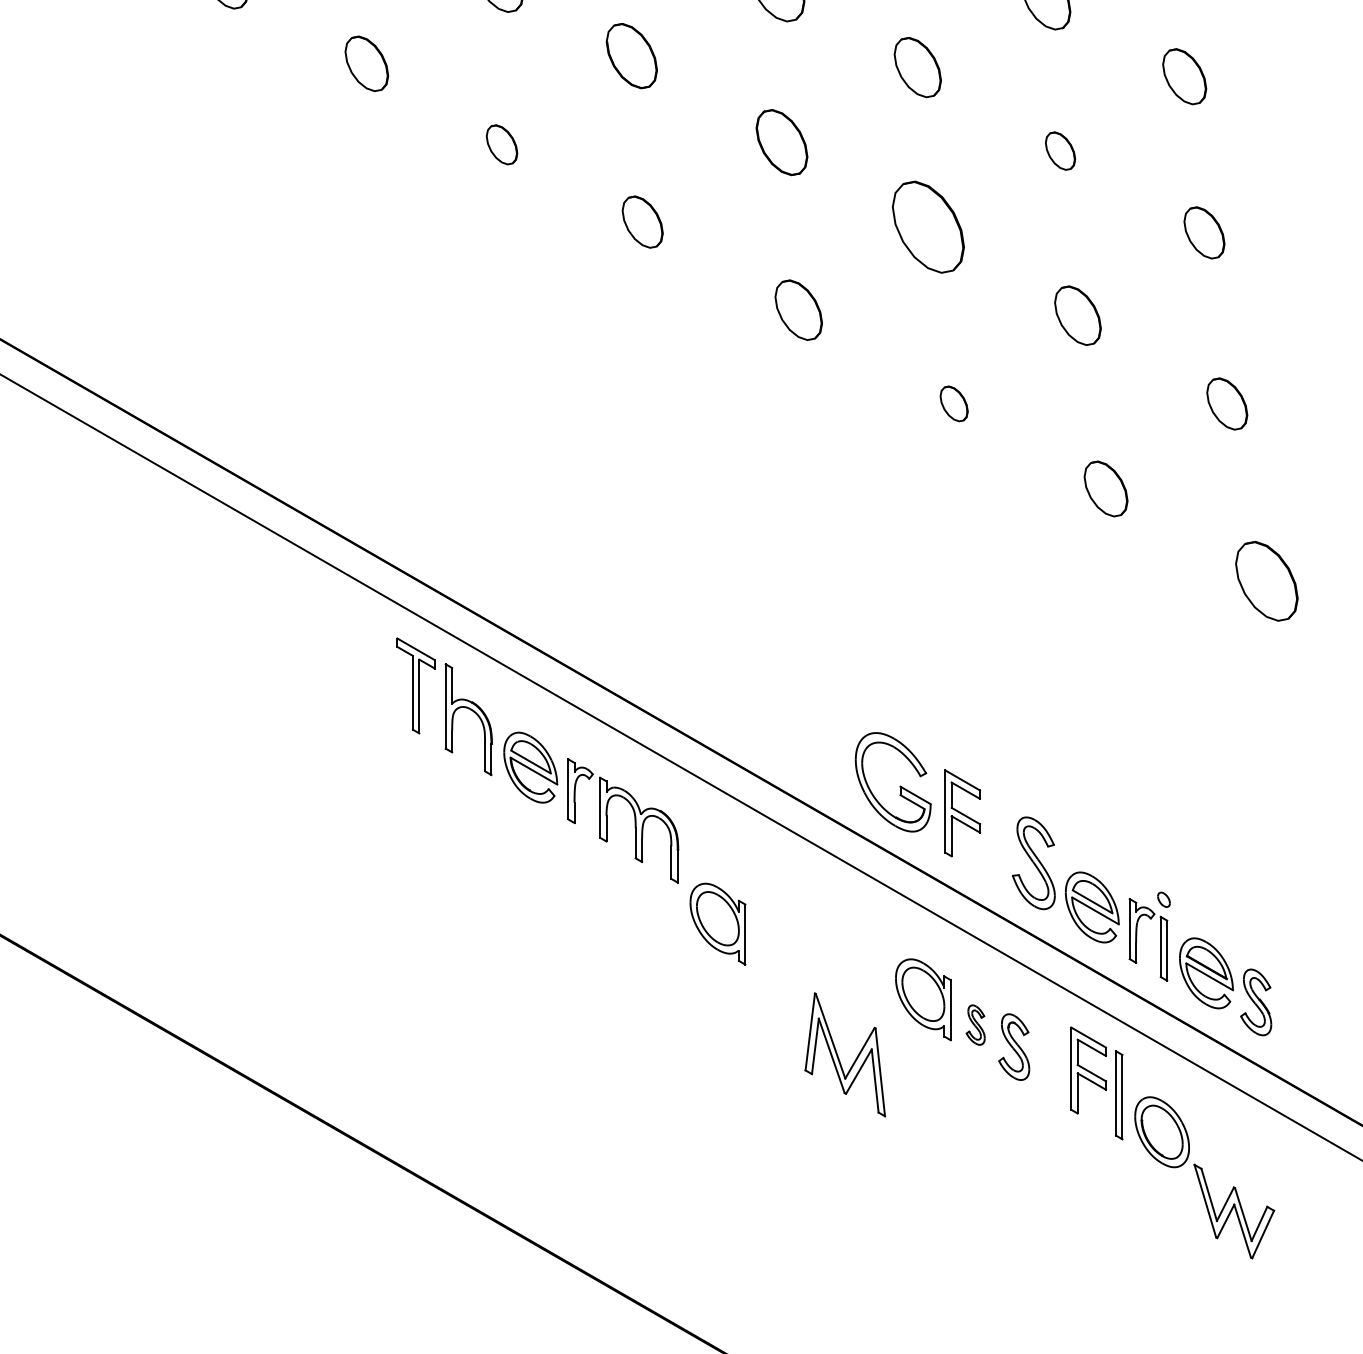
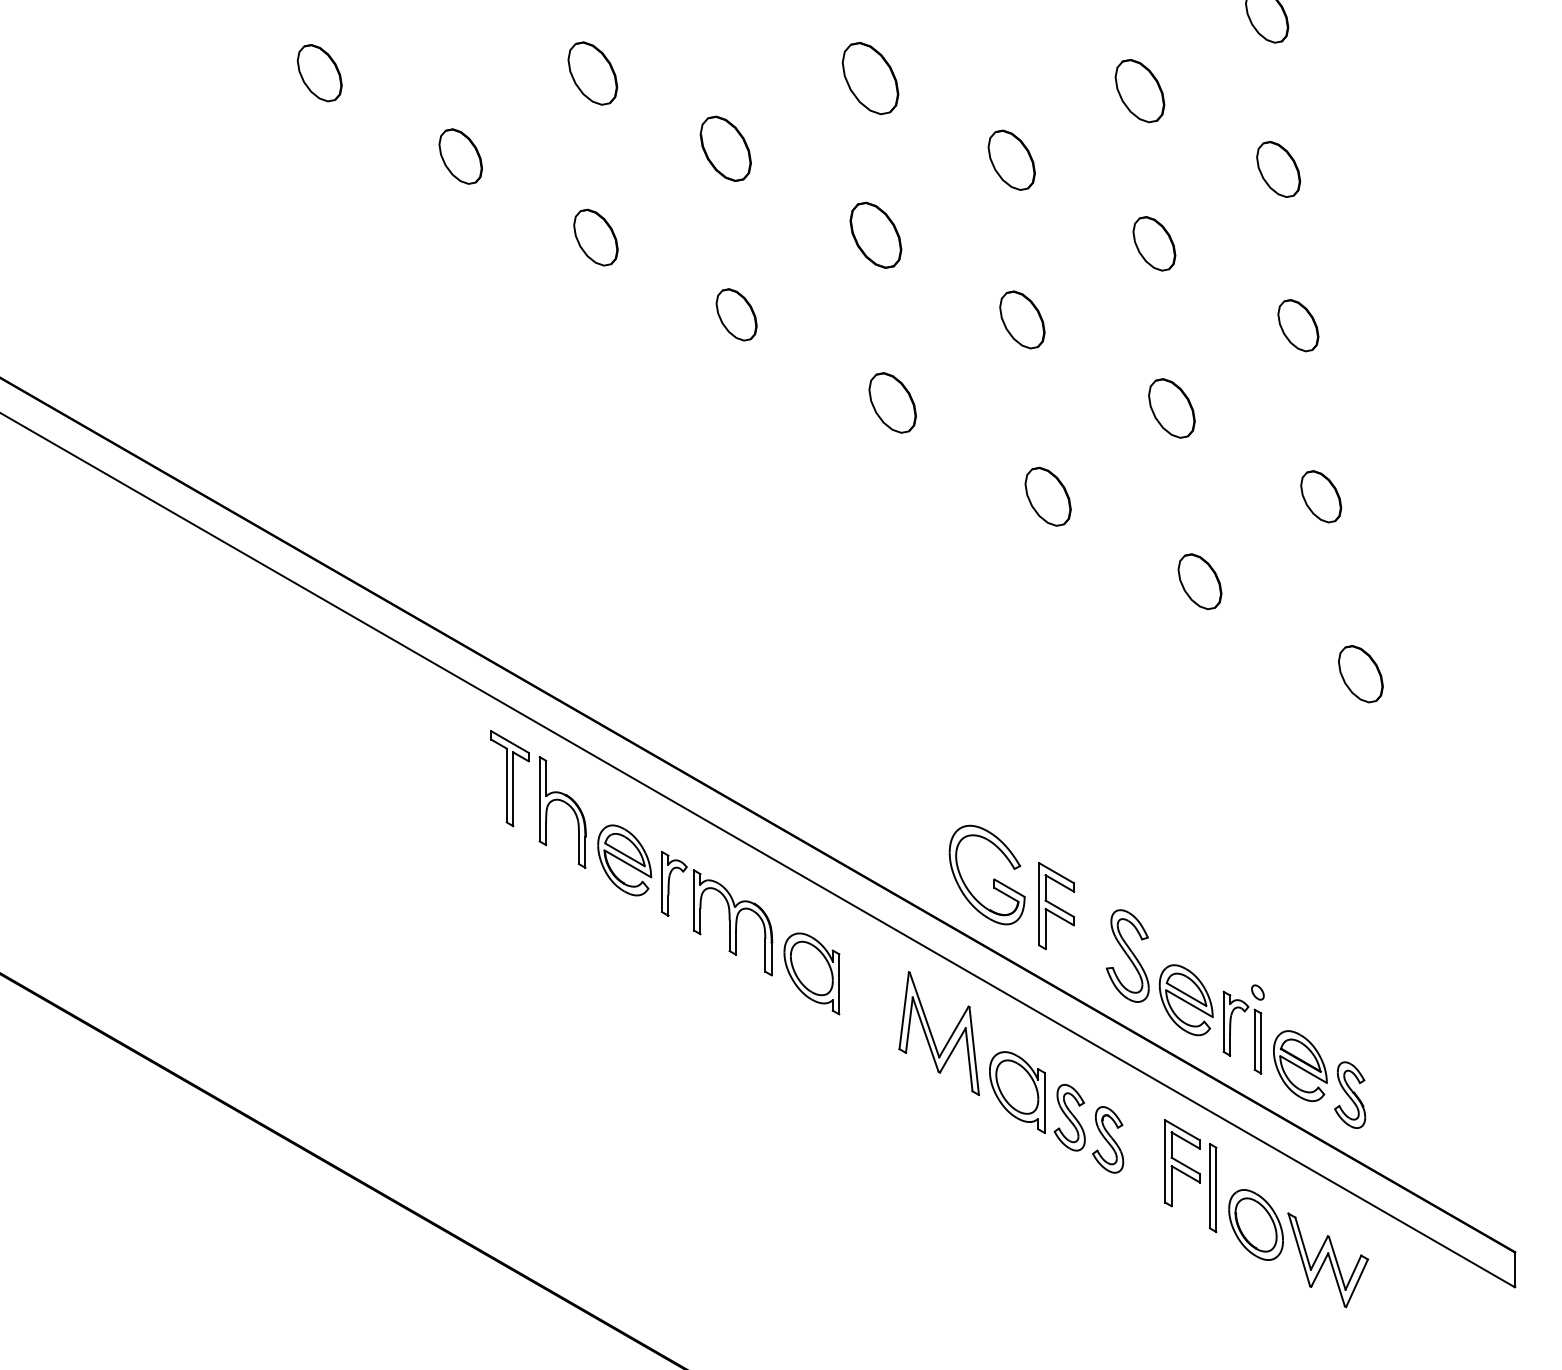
part: (501, 144) -> (595, 237), size x1.43
part: (1060, 150) -> (1154, 243), size x1.43
part: (928, 226) -> (1022, 319), size x0.62
part: (953, 403) -> (1047, 496), size x1.67
part: (1266, 581) -> (1360, 674), size x0.71
part: (717, 923) -> (811, 973), moved
part: (975, 1024) -> (1069, 1117), size x1.67
part: (838, 1055) -> (932, 1034), moved
part: (1234, 1211) -> (1328, 1260), moved

